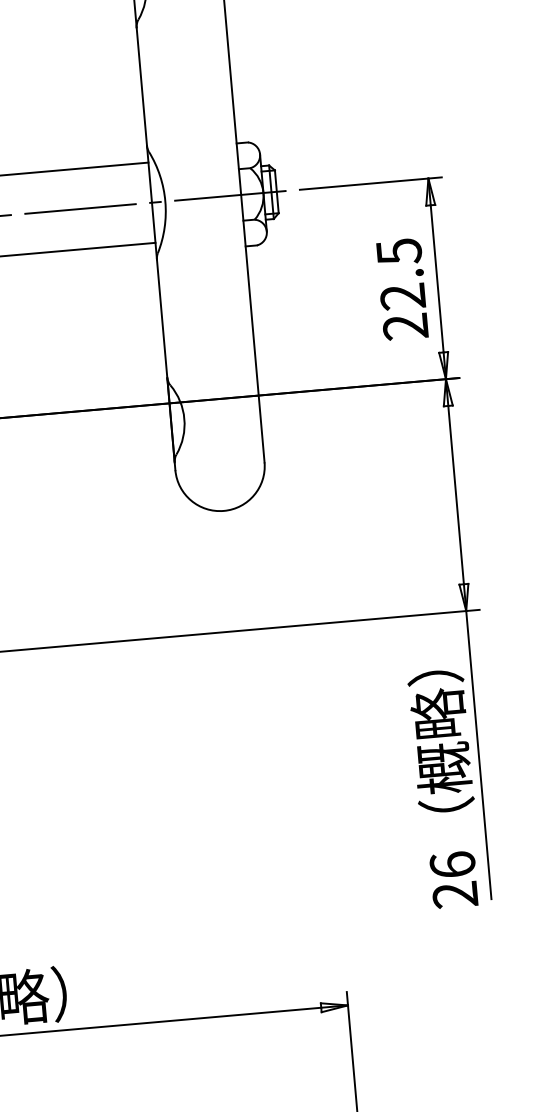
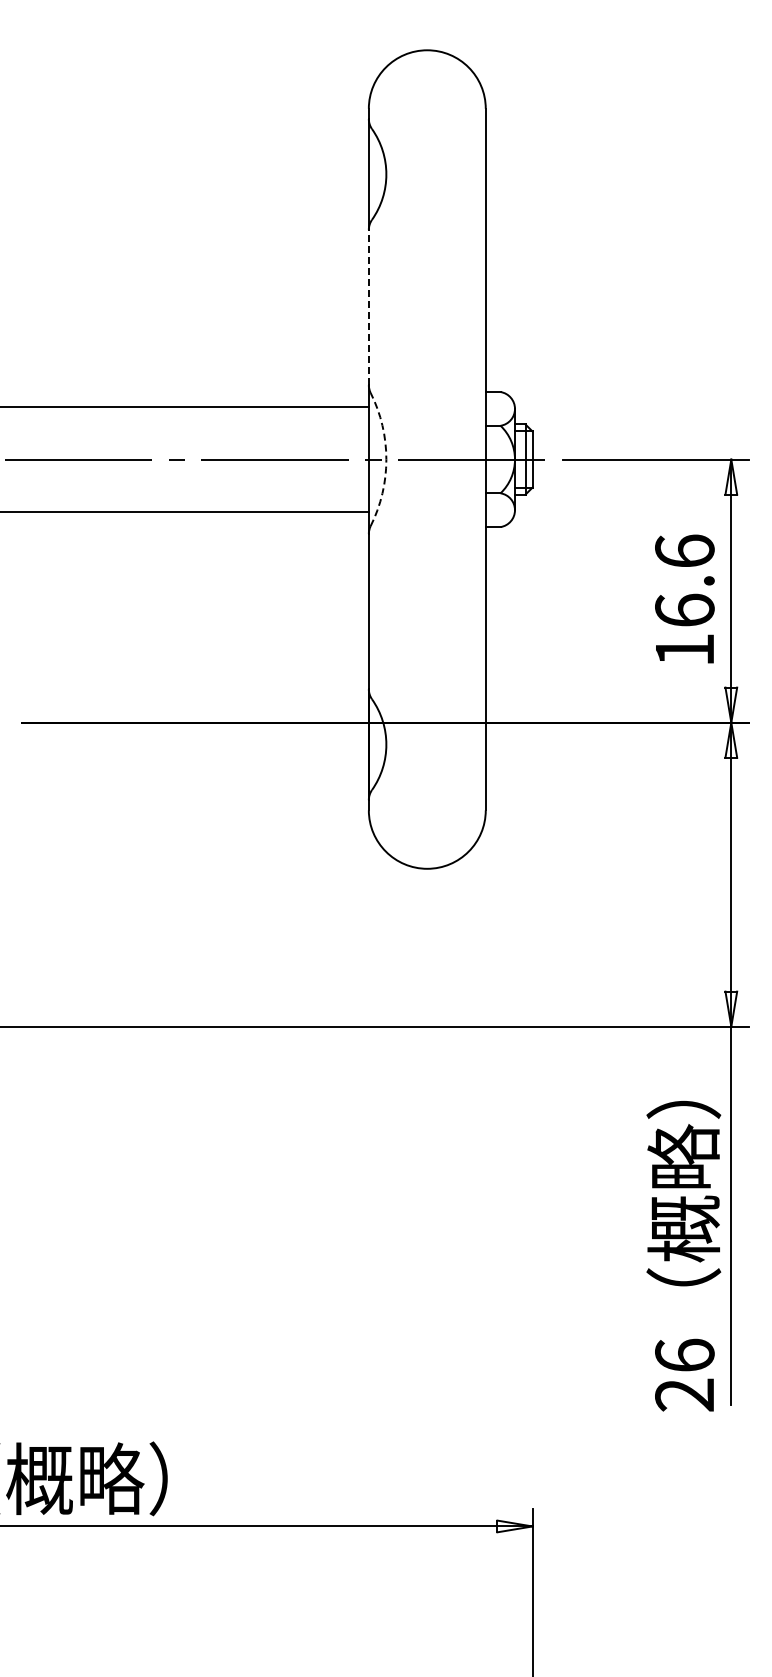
line: (141, 86) -> (368, 307), solid -> dashed
arc: (165, 201) -> (386, 459), solid -> dashed
text: (402, 289) -> (684, 600), 22.5 -> 16.6

